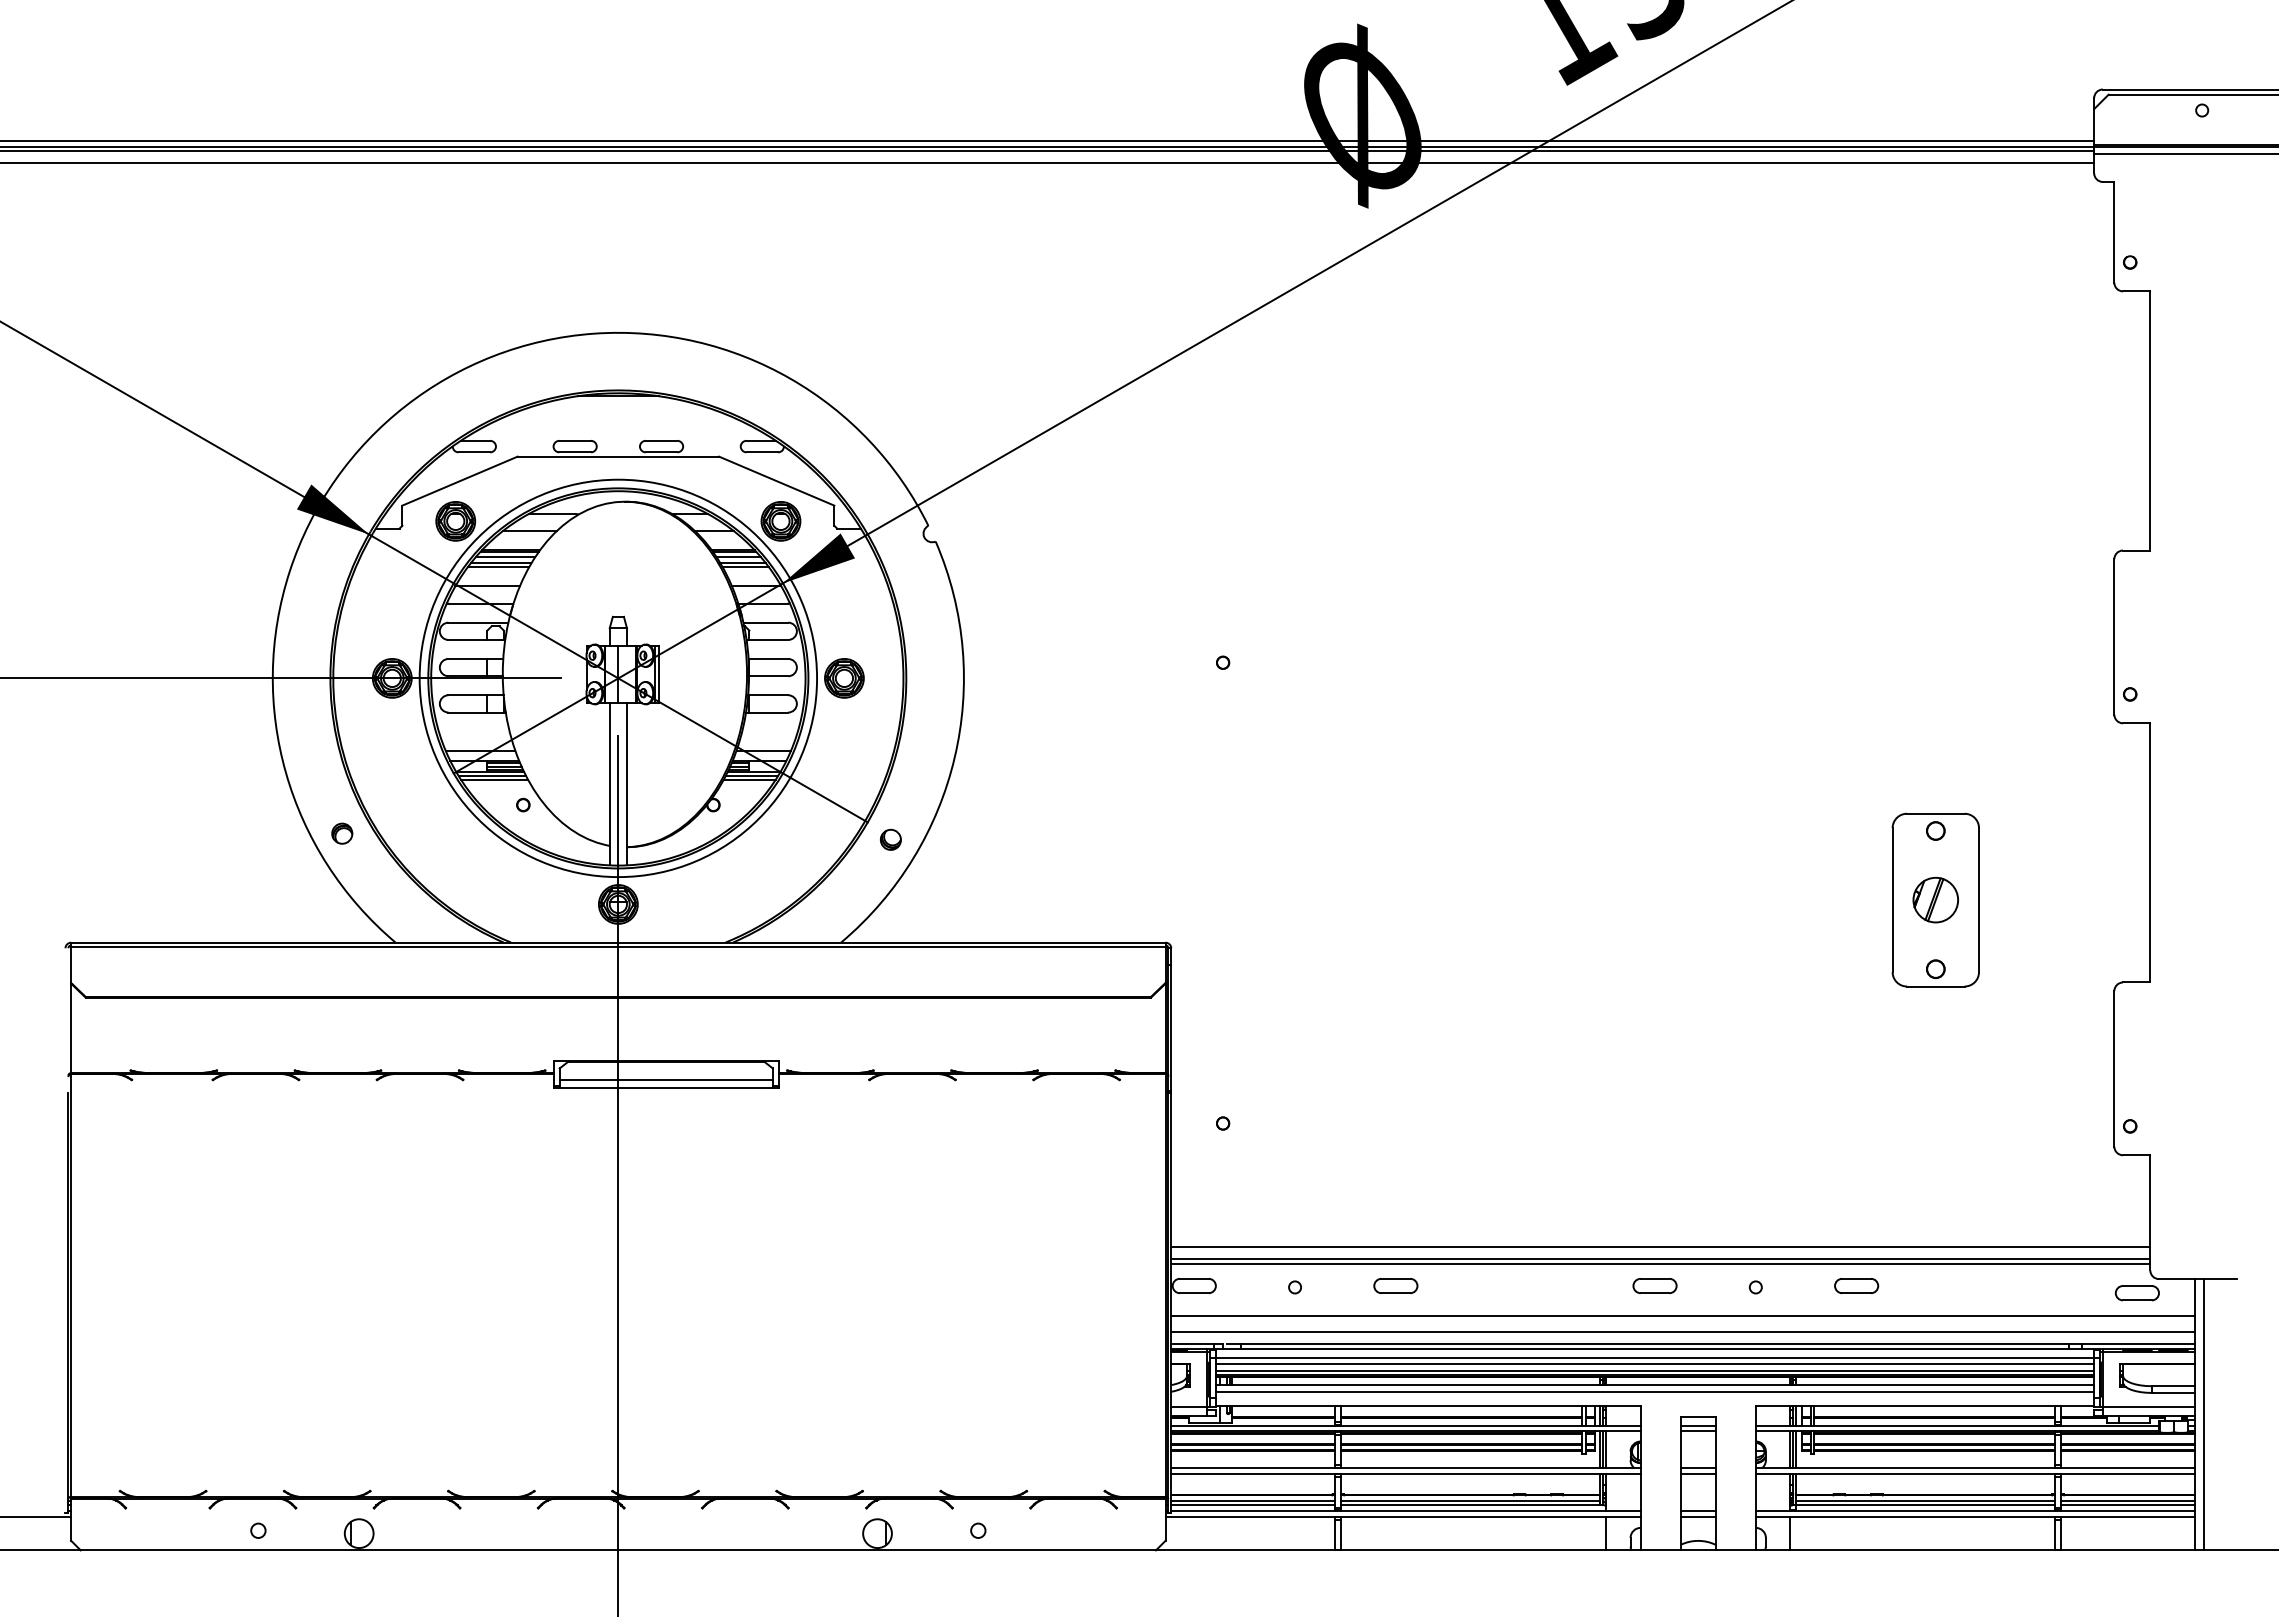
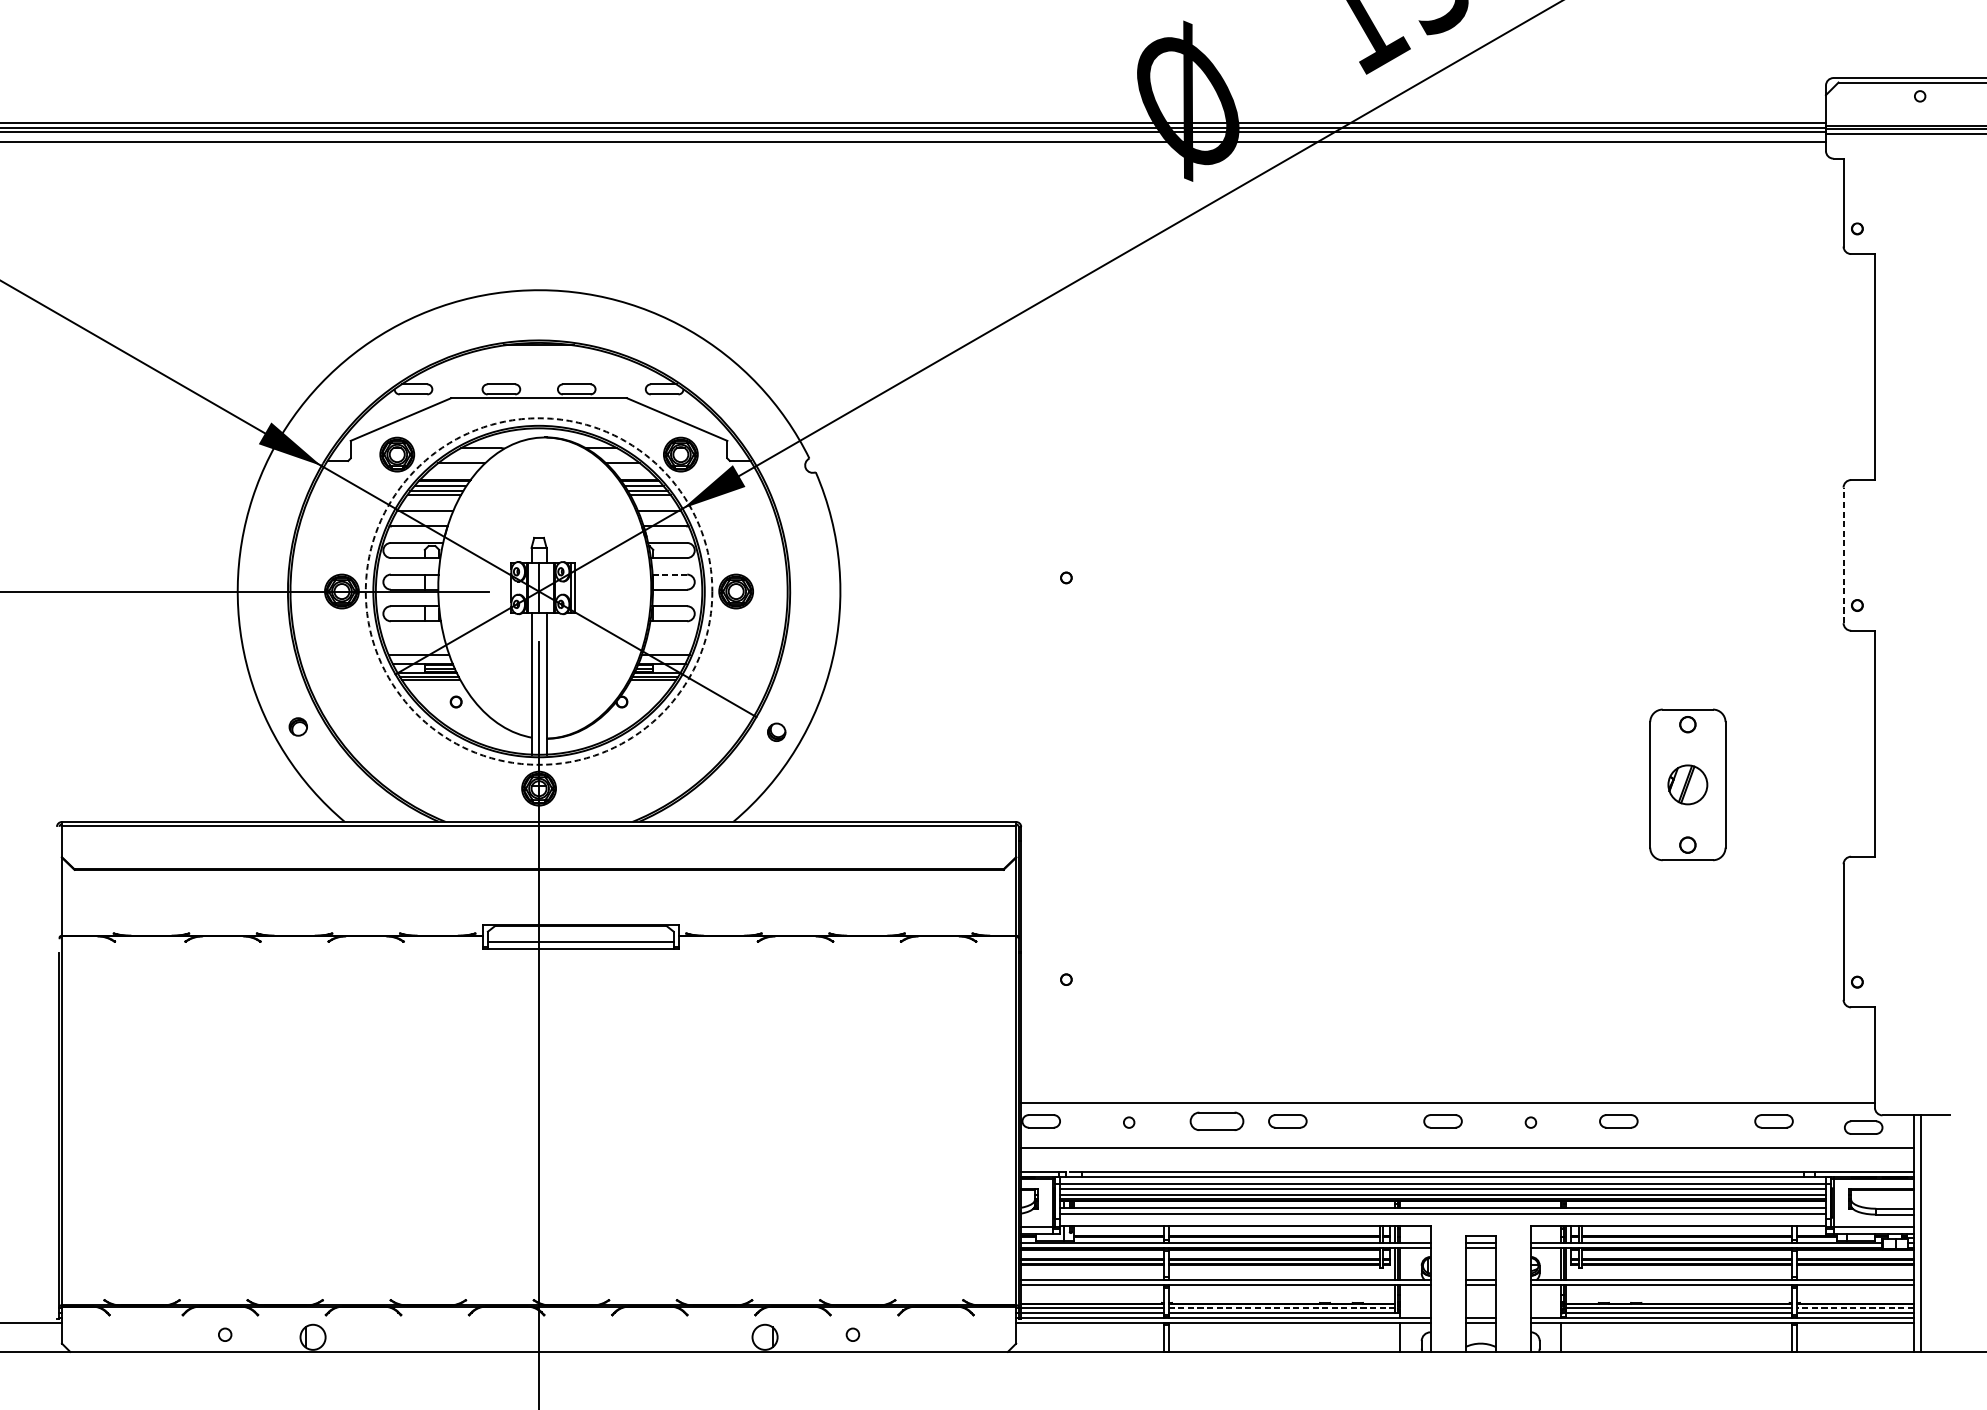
line: (2114, 636) -> (1843, 555), solid -> dashed
line: (768, 658) -> (669, 574), solid -> dashed
circle: (618, 678) -> (539, 591), solid -> dashed
line: (1660, 1247) -> (1447, 1087), removed
line: (1660, 1258) -> (1447, 1097), removed
part: (1395, 1285) -> (1216, 1120), size x1.4
part: (1476, 1285) -> (1287, 1120), added
part: (2034, 1286) -> (1773, 1121), added
line: (1682, 1332) -> (1466, 1161), removed
line: (1470, 1500) -> (1282, 1308), solid -> dashed
line: (2128, 1500) -> (1855, 1308), solid -> dashed

